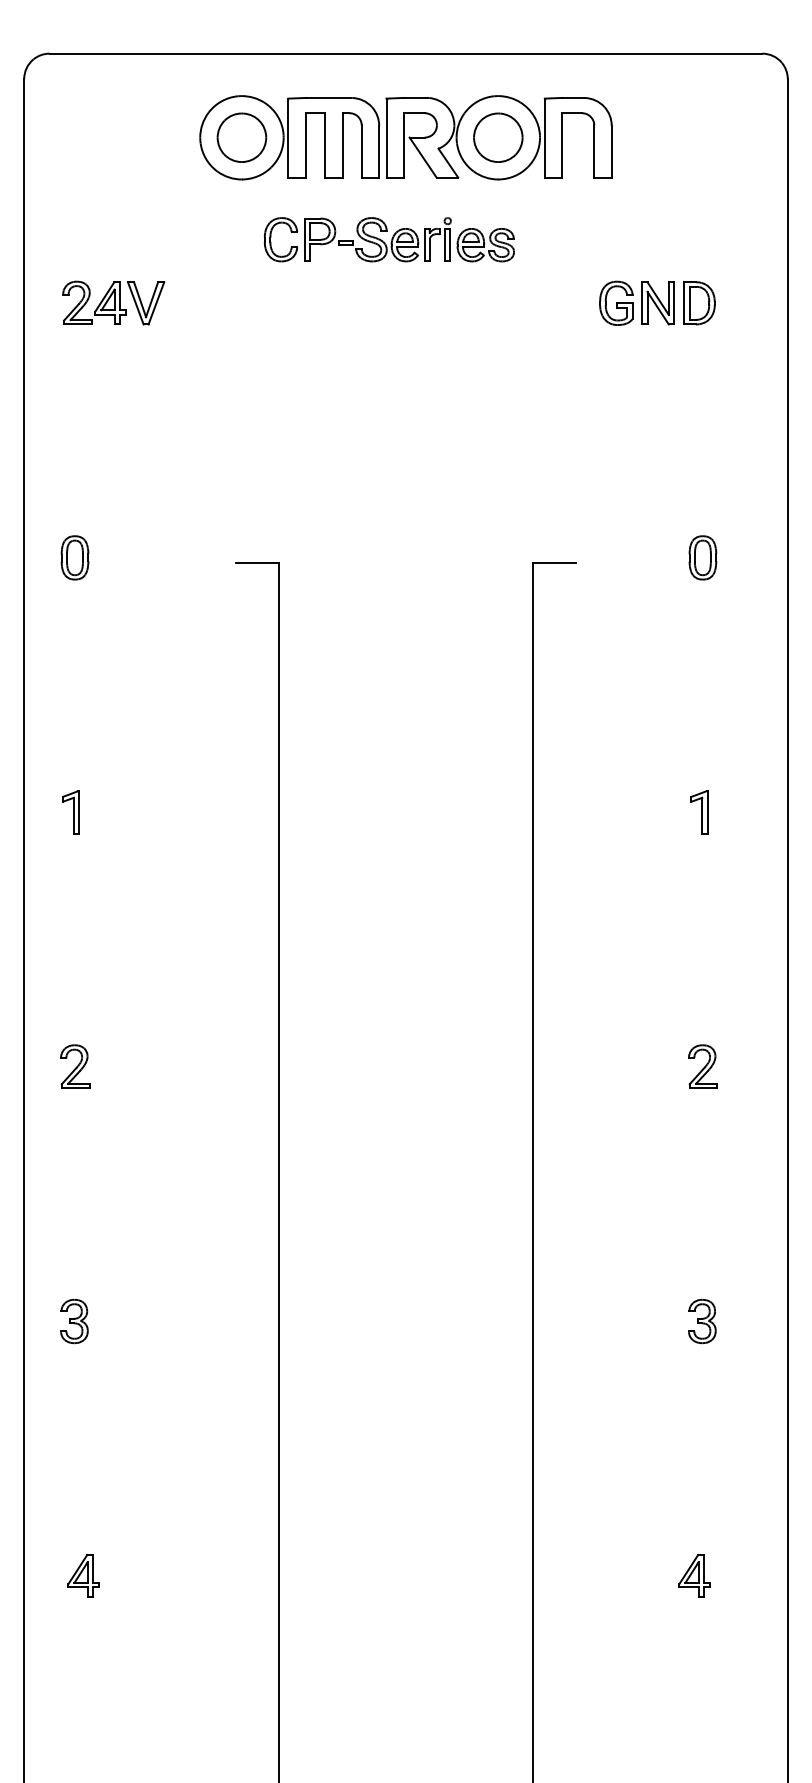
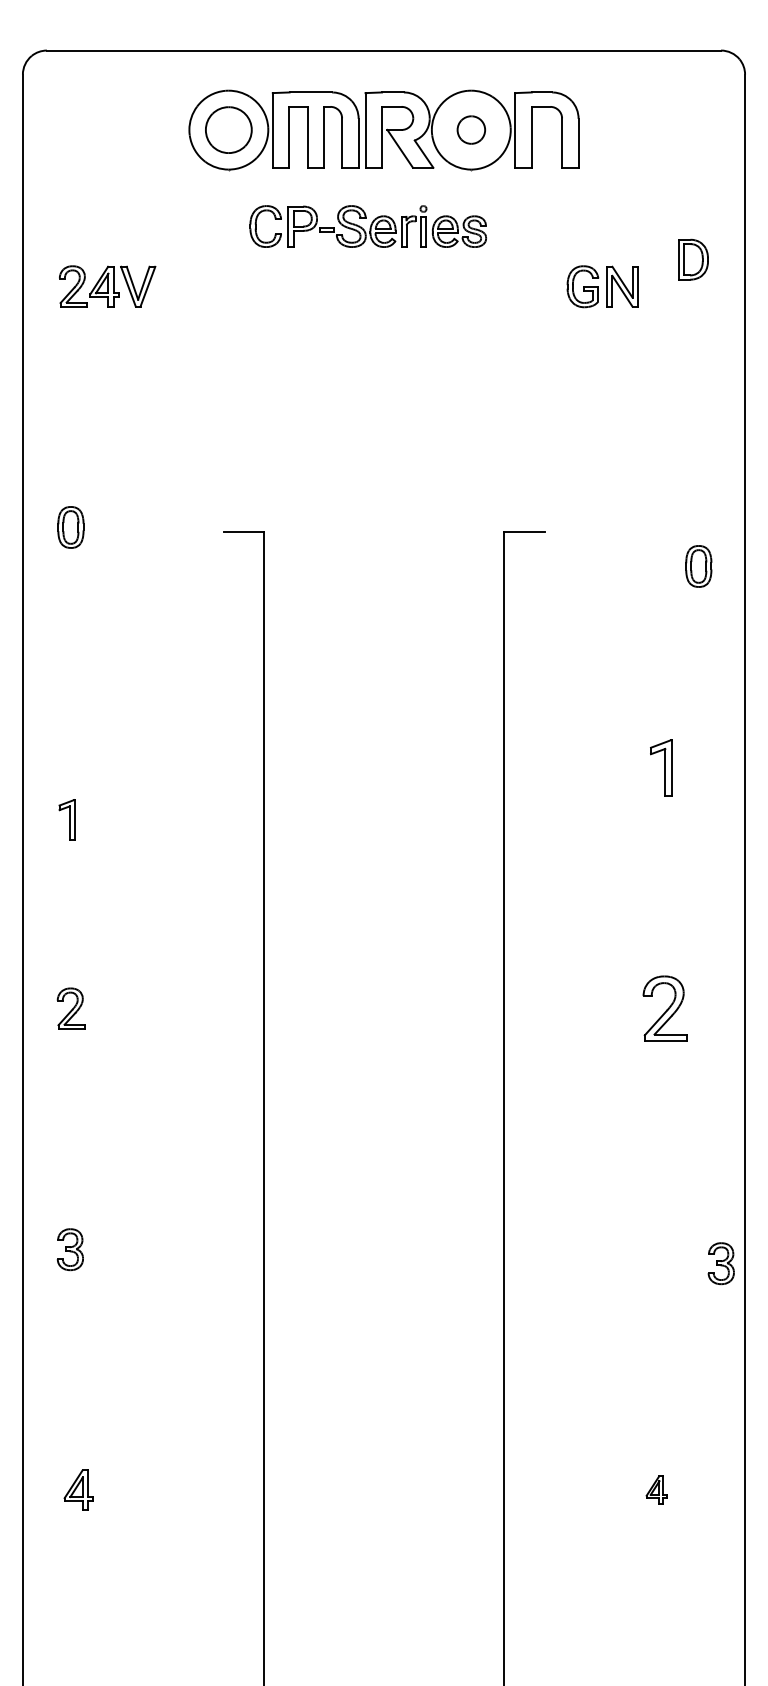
part: (498, 137) -> (471, 129), size x0.6
part: (699, 303) -> (693, 259), moved
part: (702, 557) -> (698, 566), moved
part: (70, 811) -> (66, 819), moved
part: (699, 811) -> (661, 767), size x1.4
part: (702, 1066) -> (664, 1008), size x1.6
part: (701, 1321) -> (720, 1263), moved
part: (694, 1575) -> (656, 1489), size x0.7

